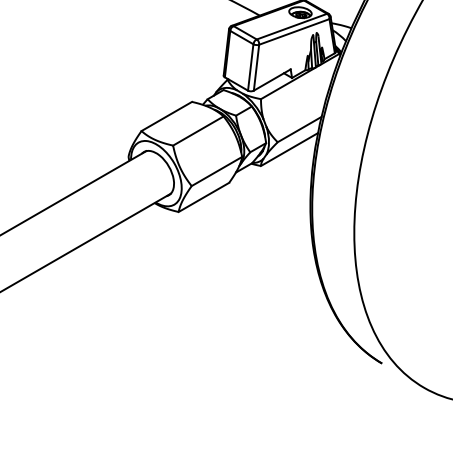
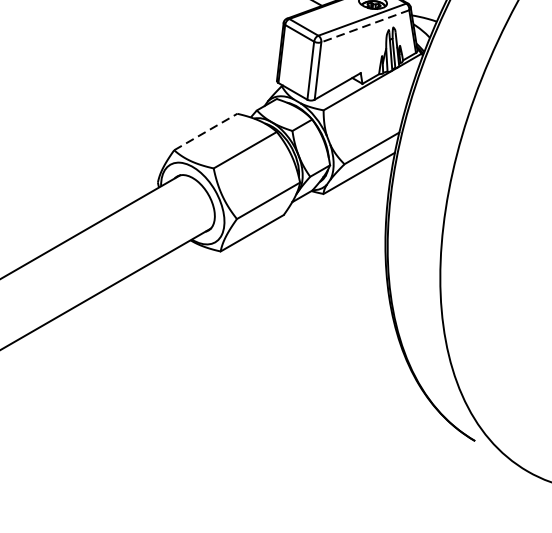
line: (293, 32) -> (364, 26), solid -> dashed
line: (167, 116) -> (206, 132), solid -> dashed

